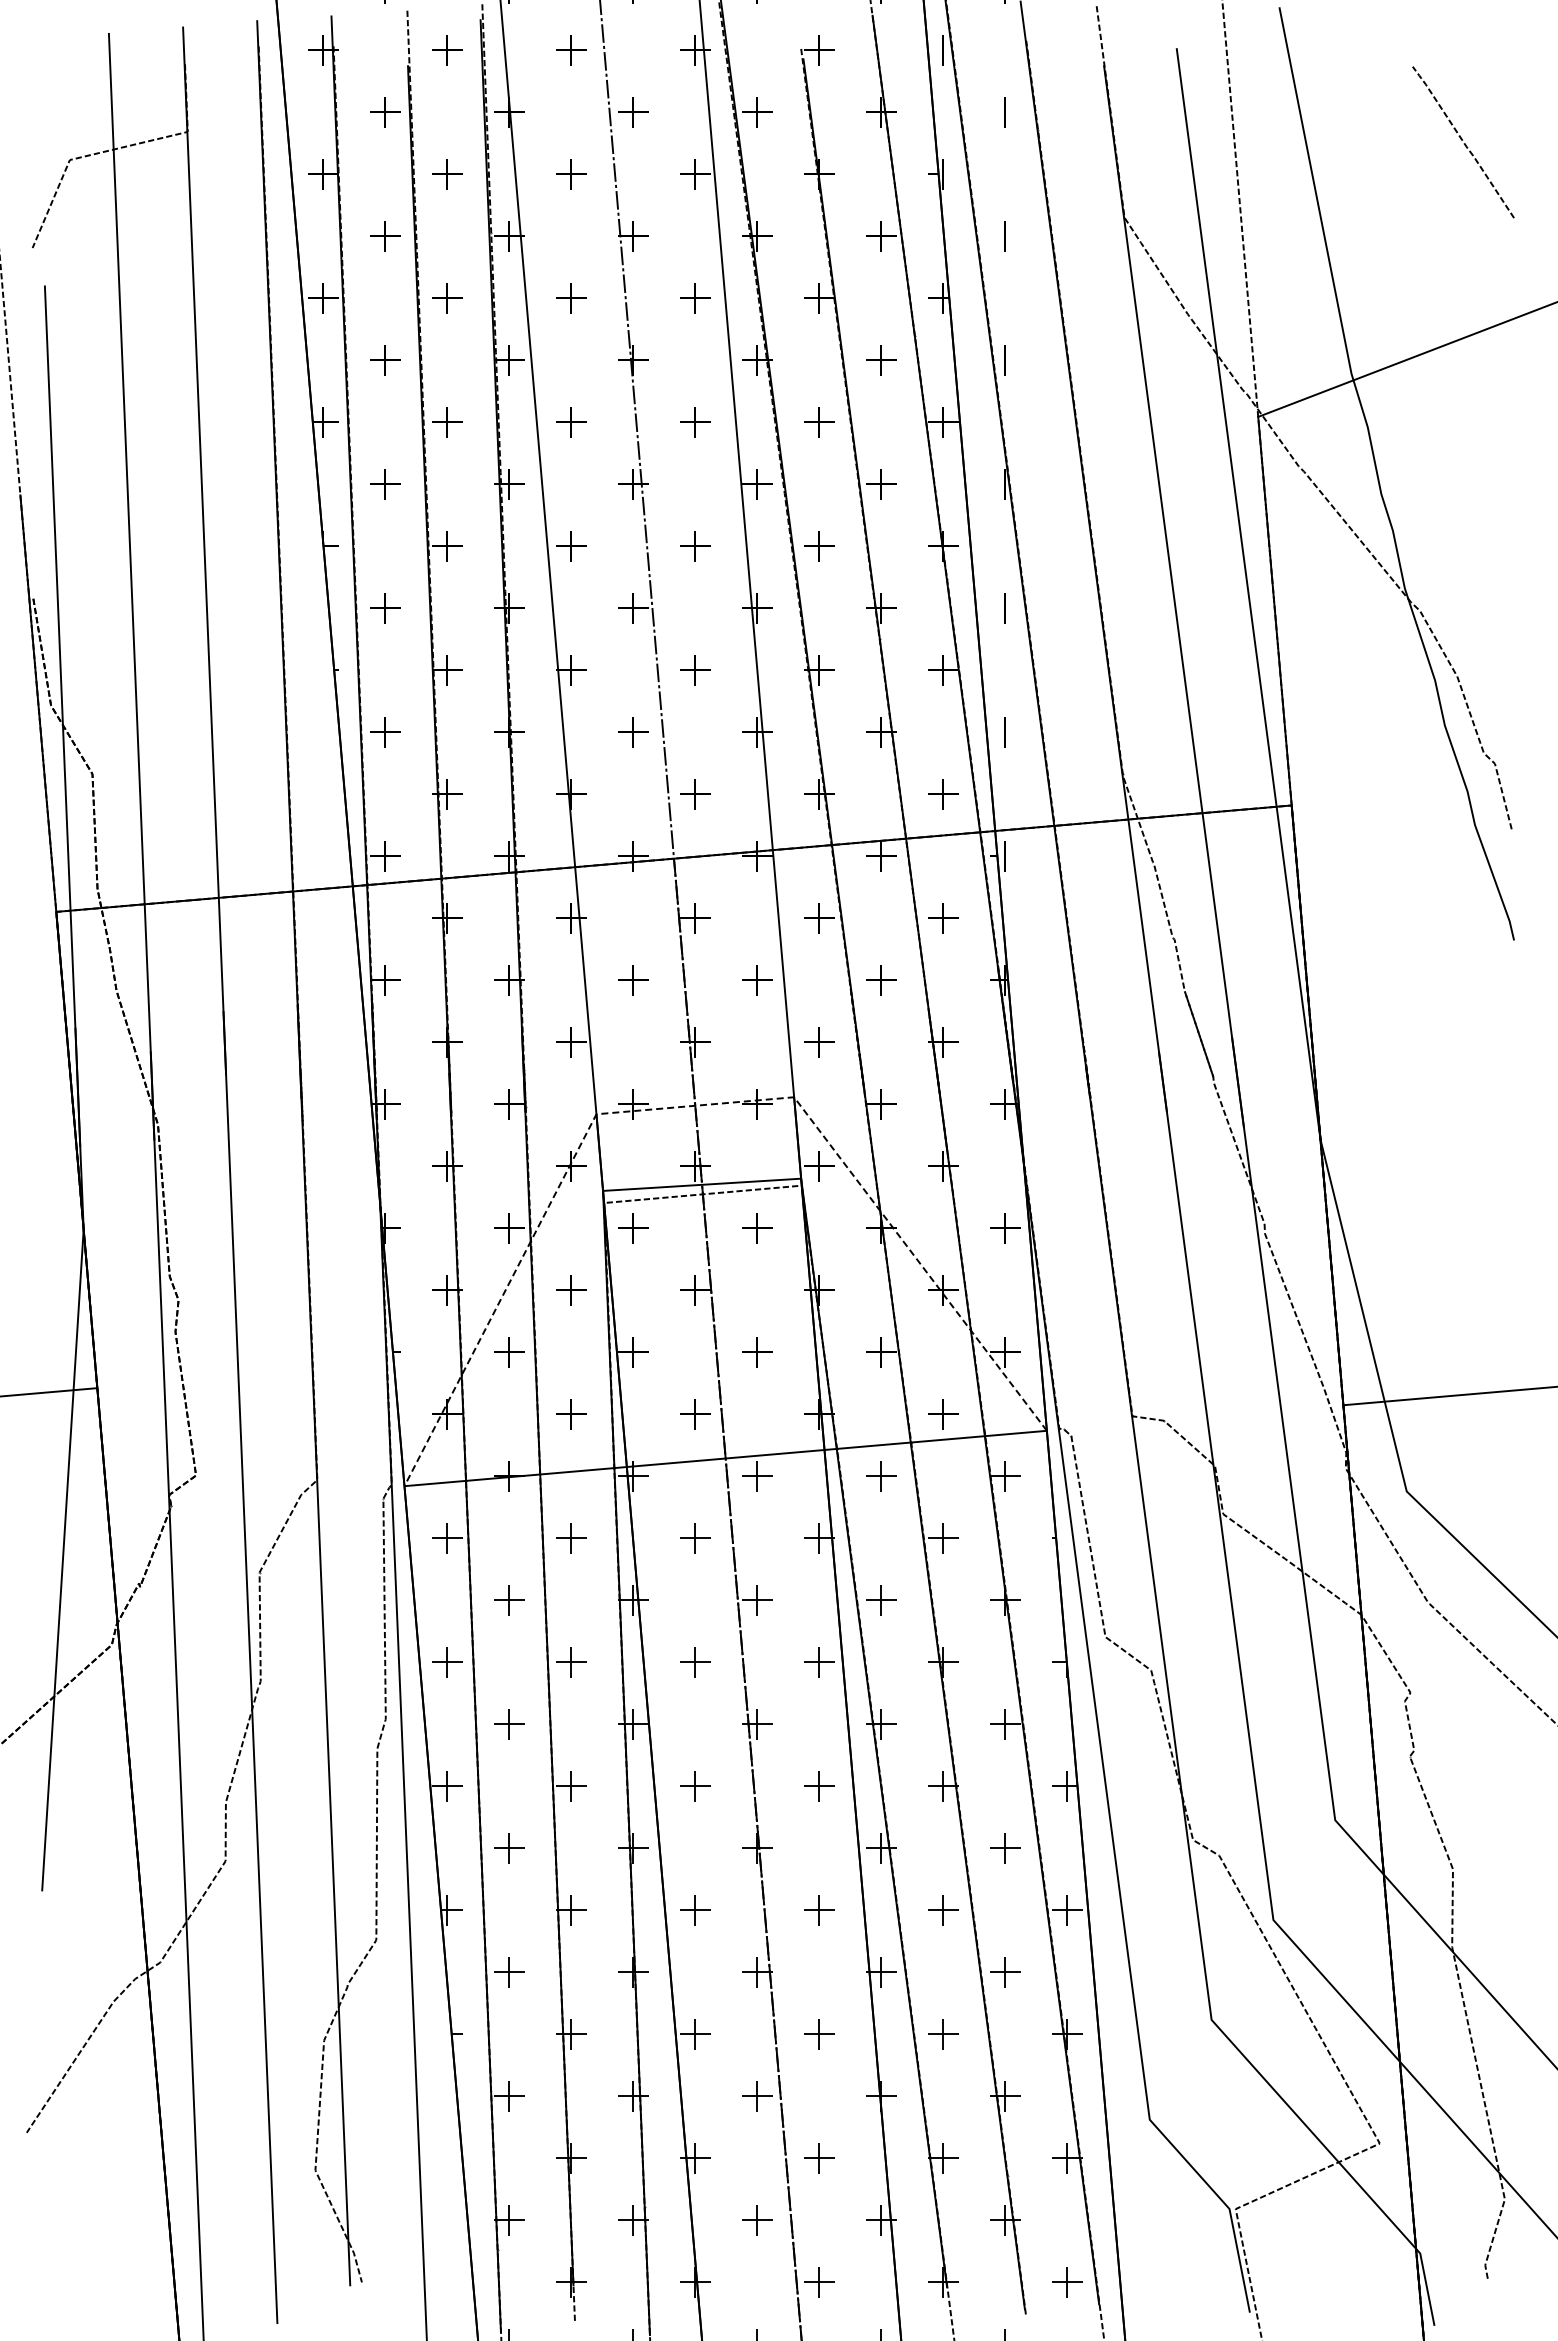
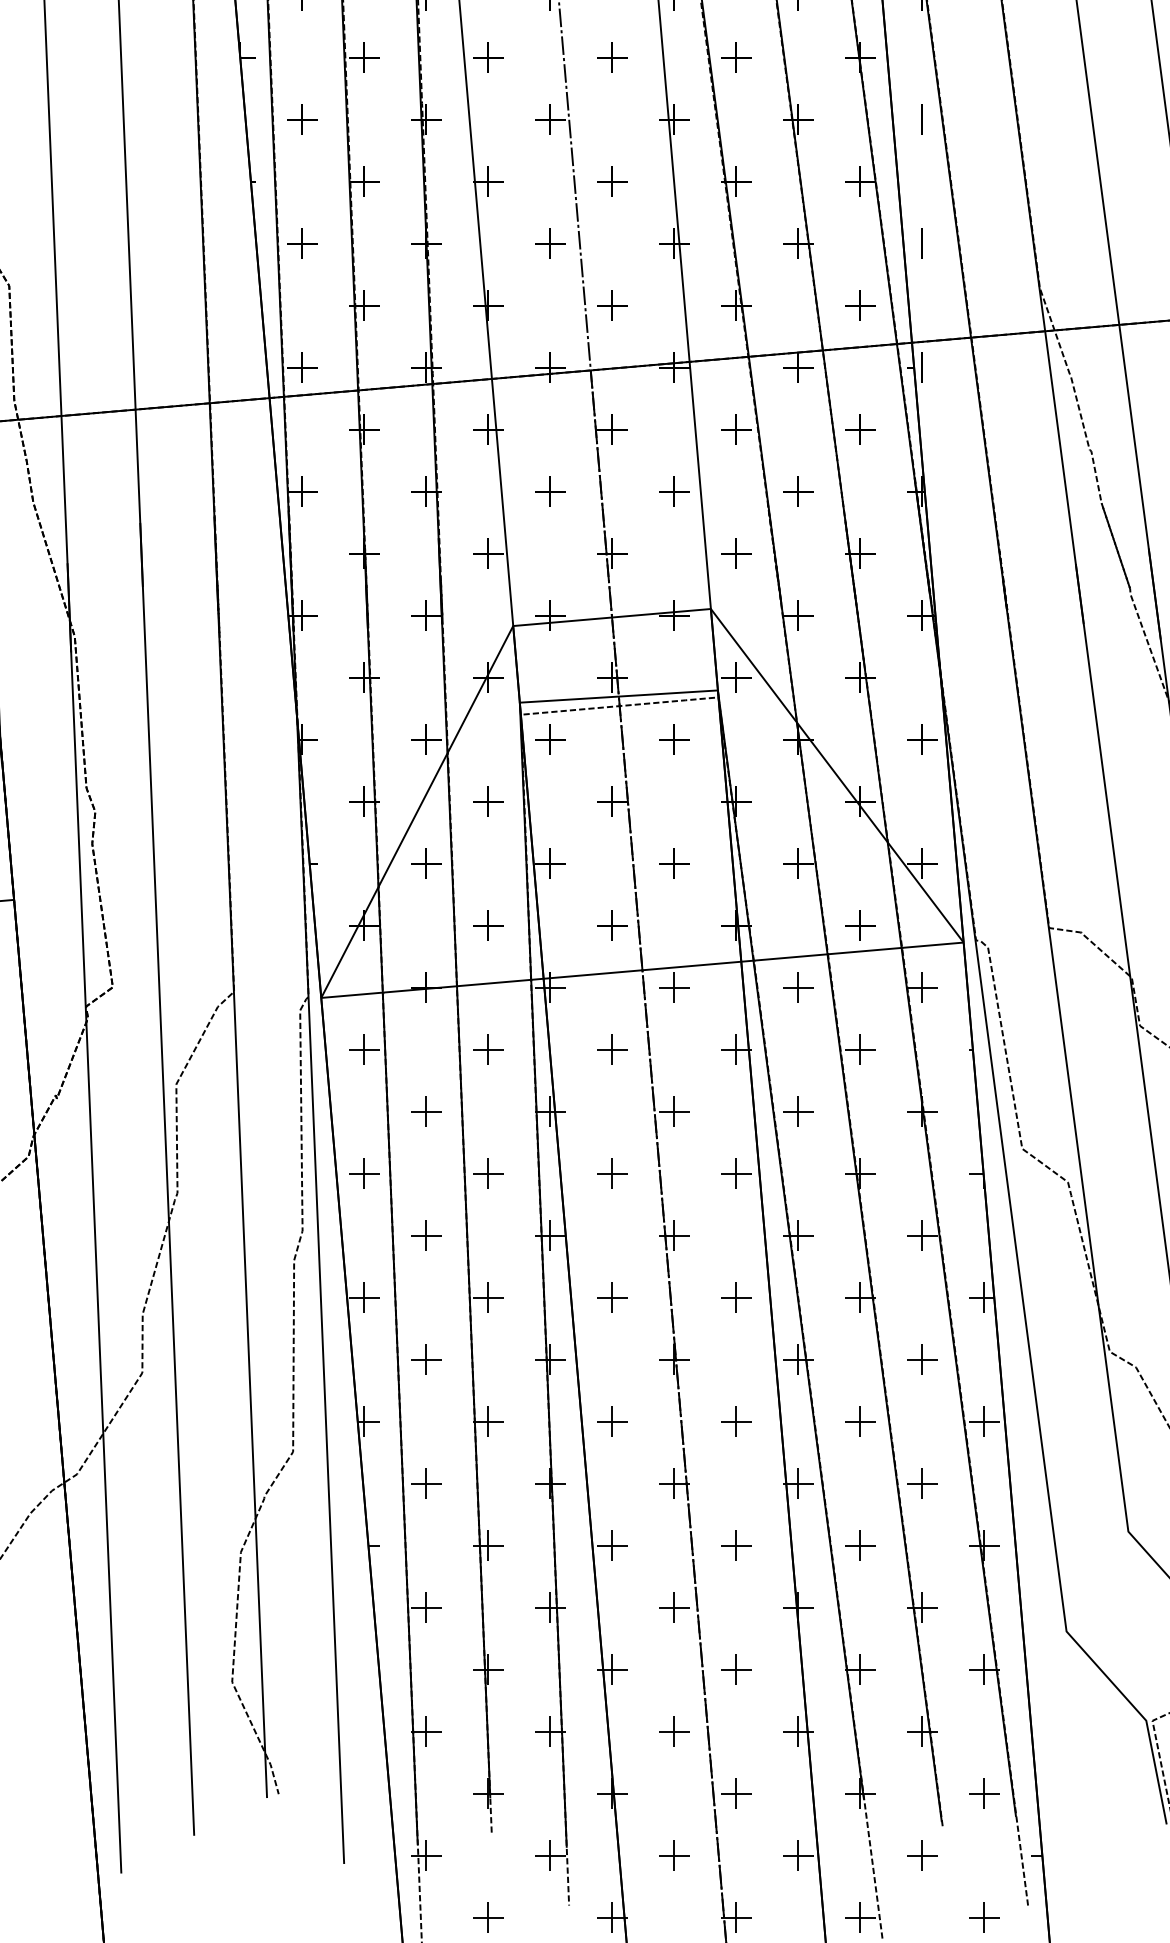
line: (694, 1105) -> (611, 617), dashed -> solid

